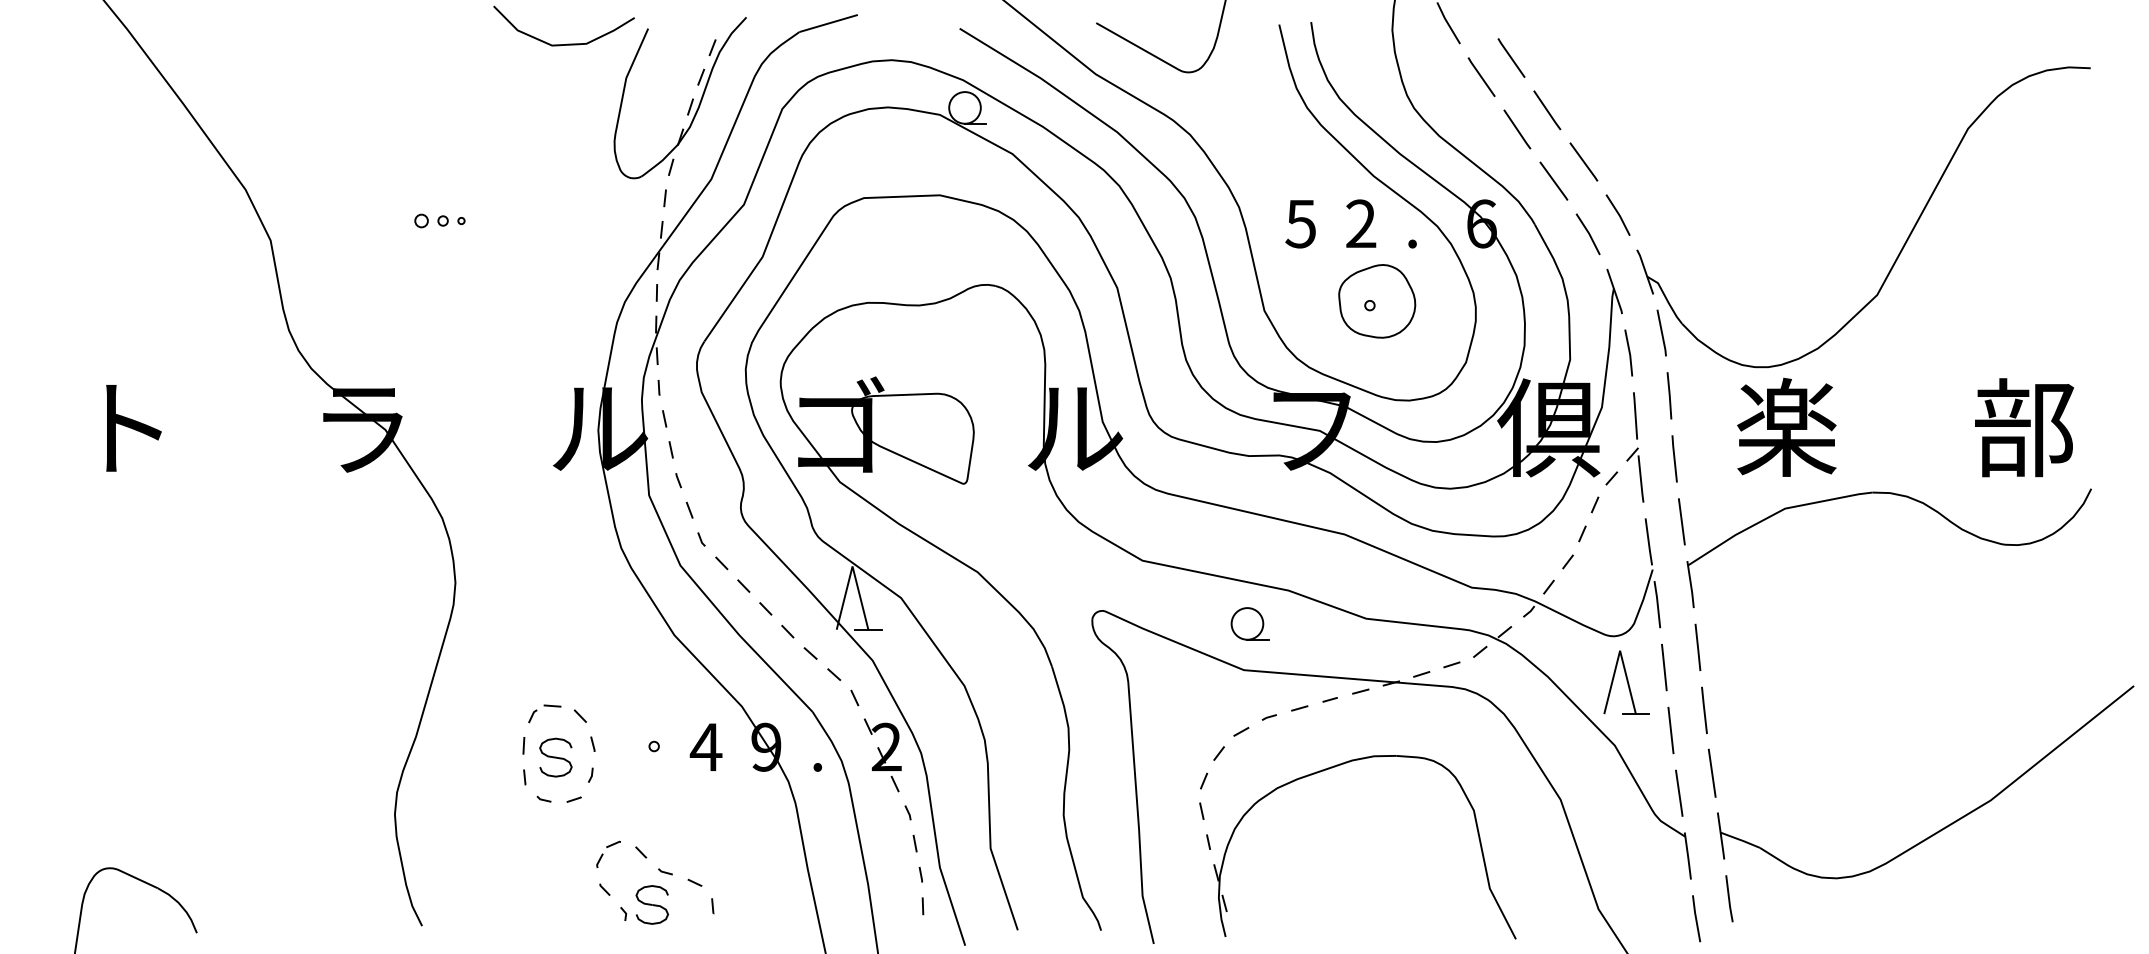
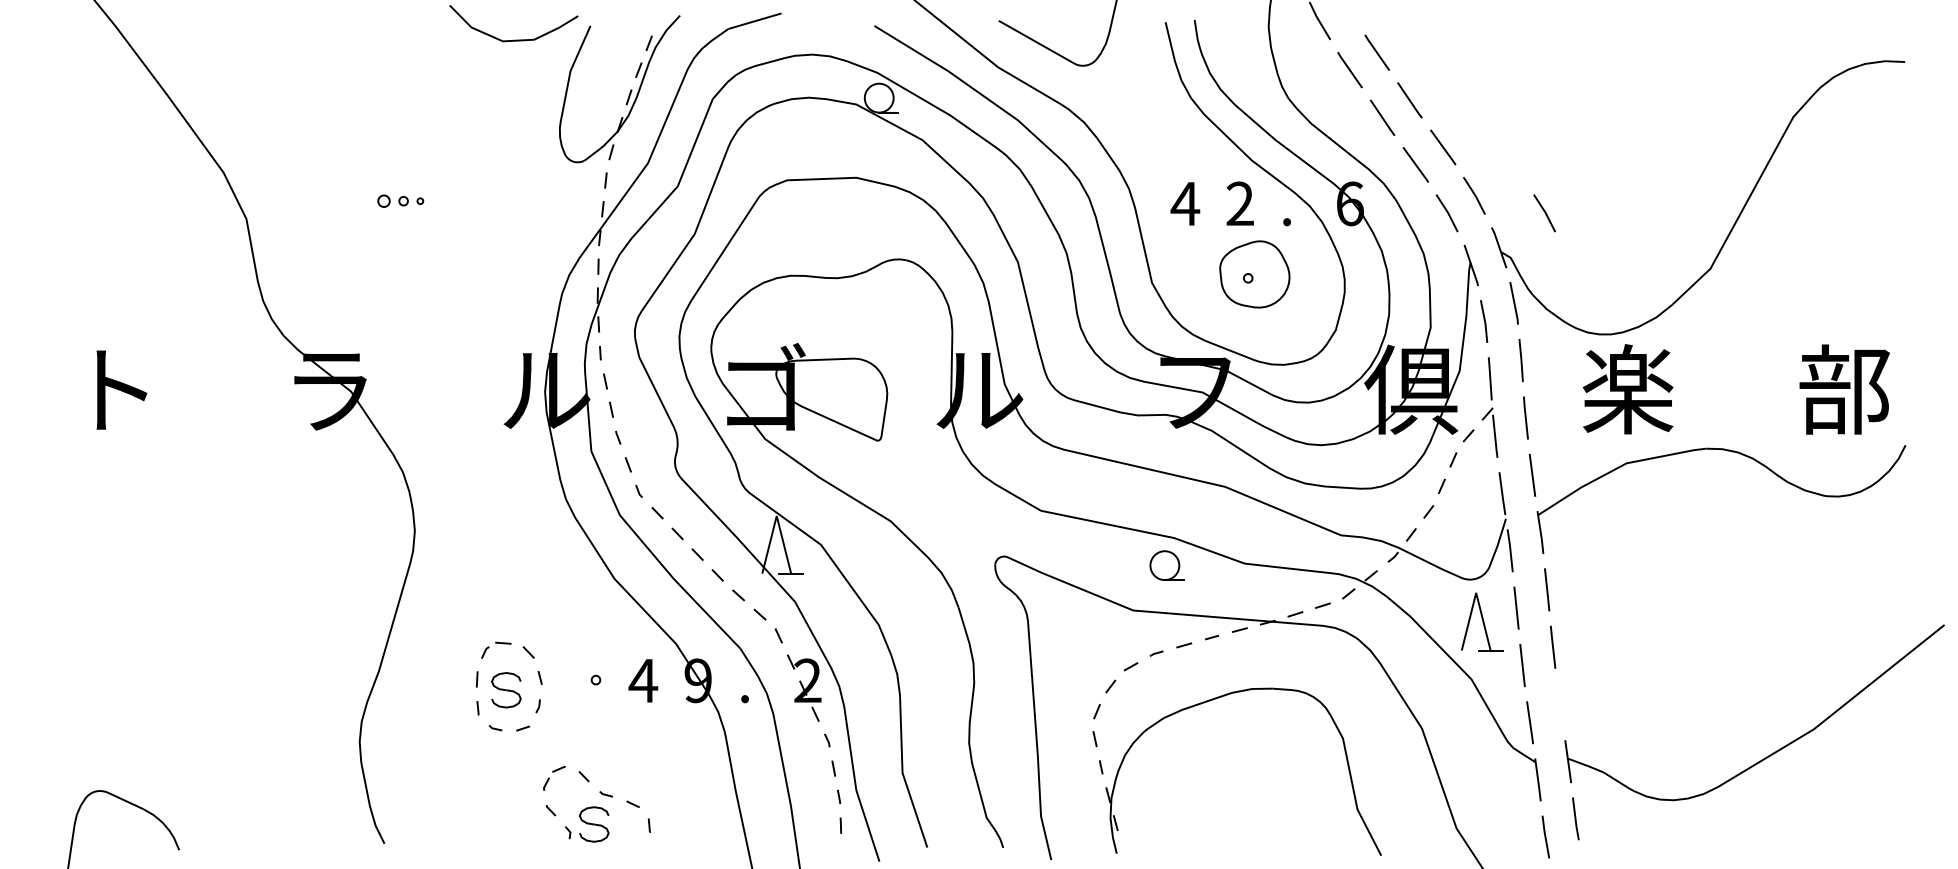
text: (1300, 224) -> (1184, 204), 5 -> 4
line: (1695, 234) -> (1544, 213), added
part: (1249, 623) -> (1166, 565), moved
line: (1711, 772) -> (1559, 703), removed

